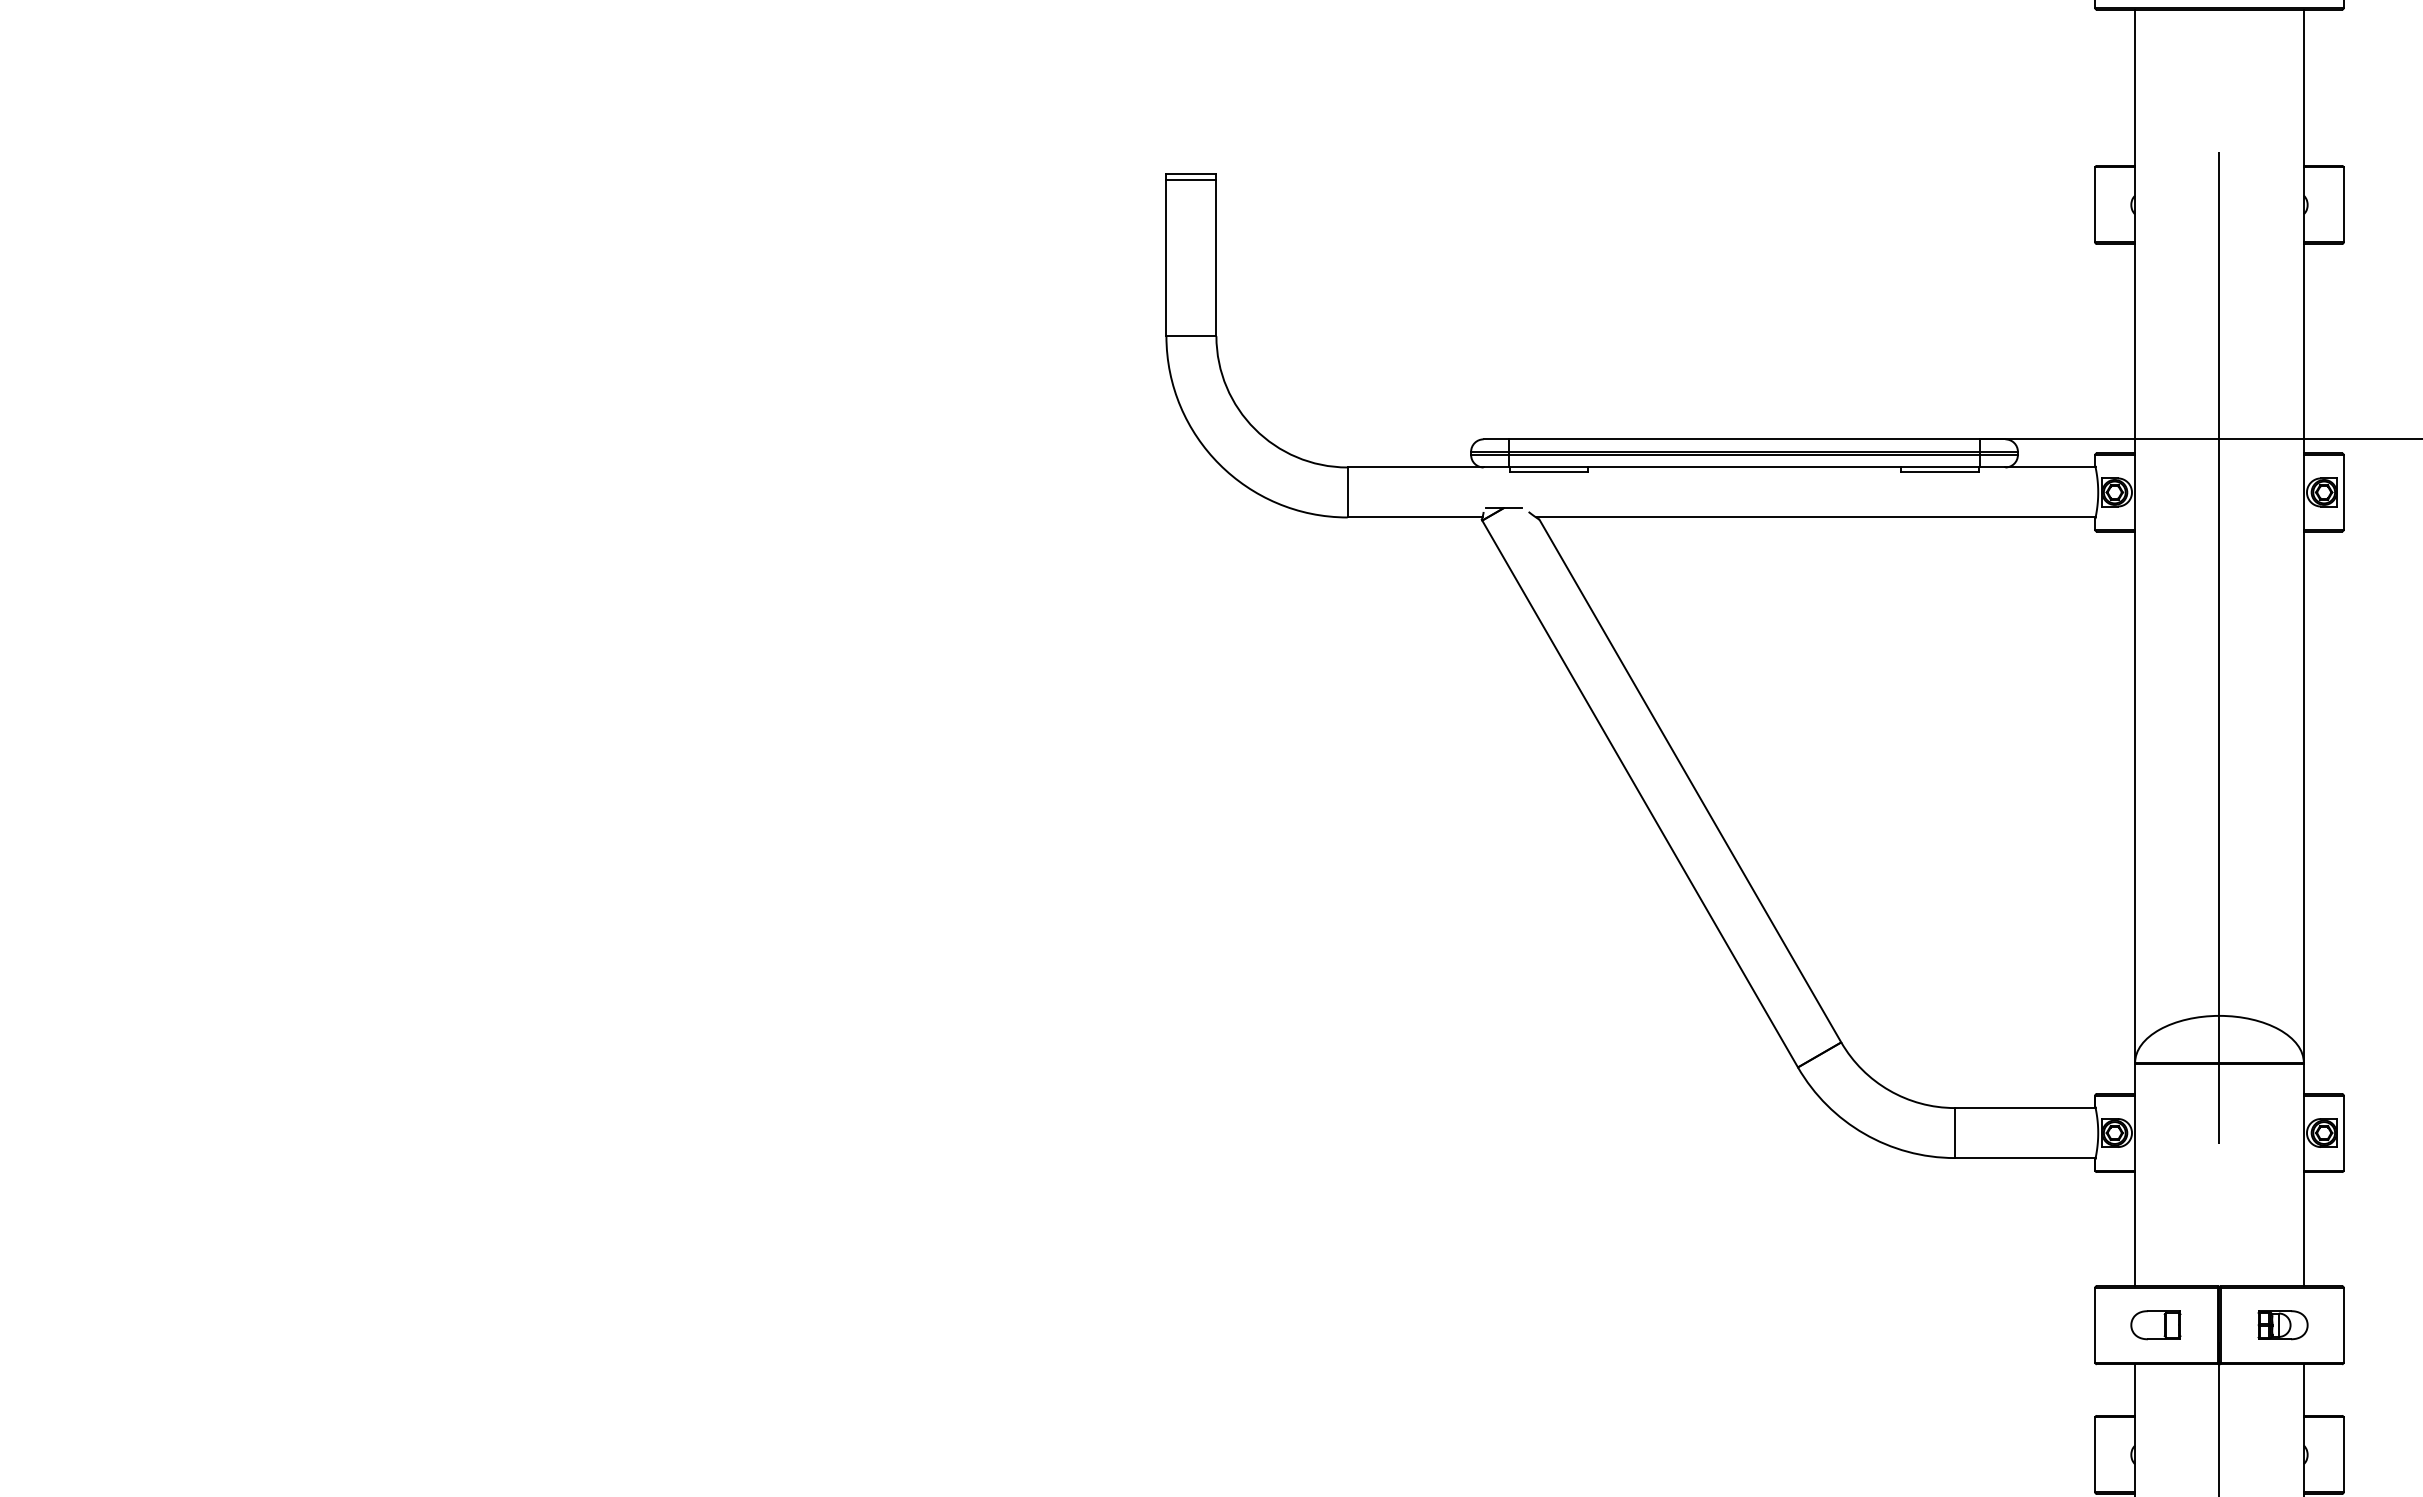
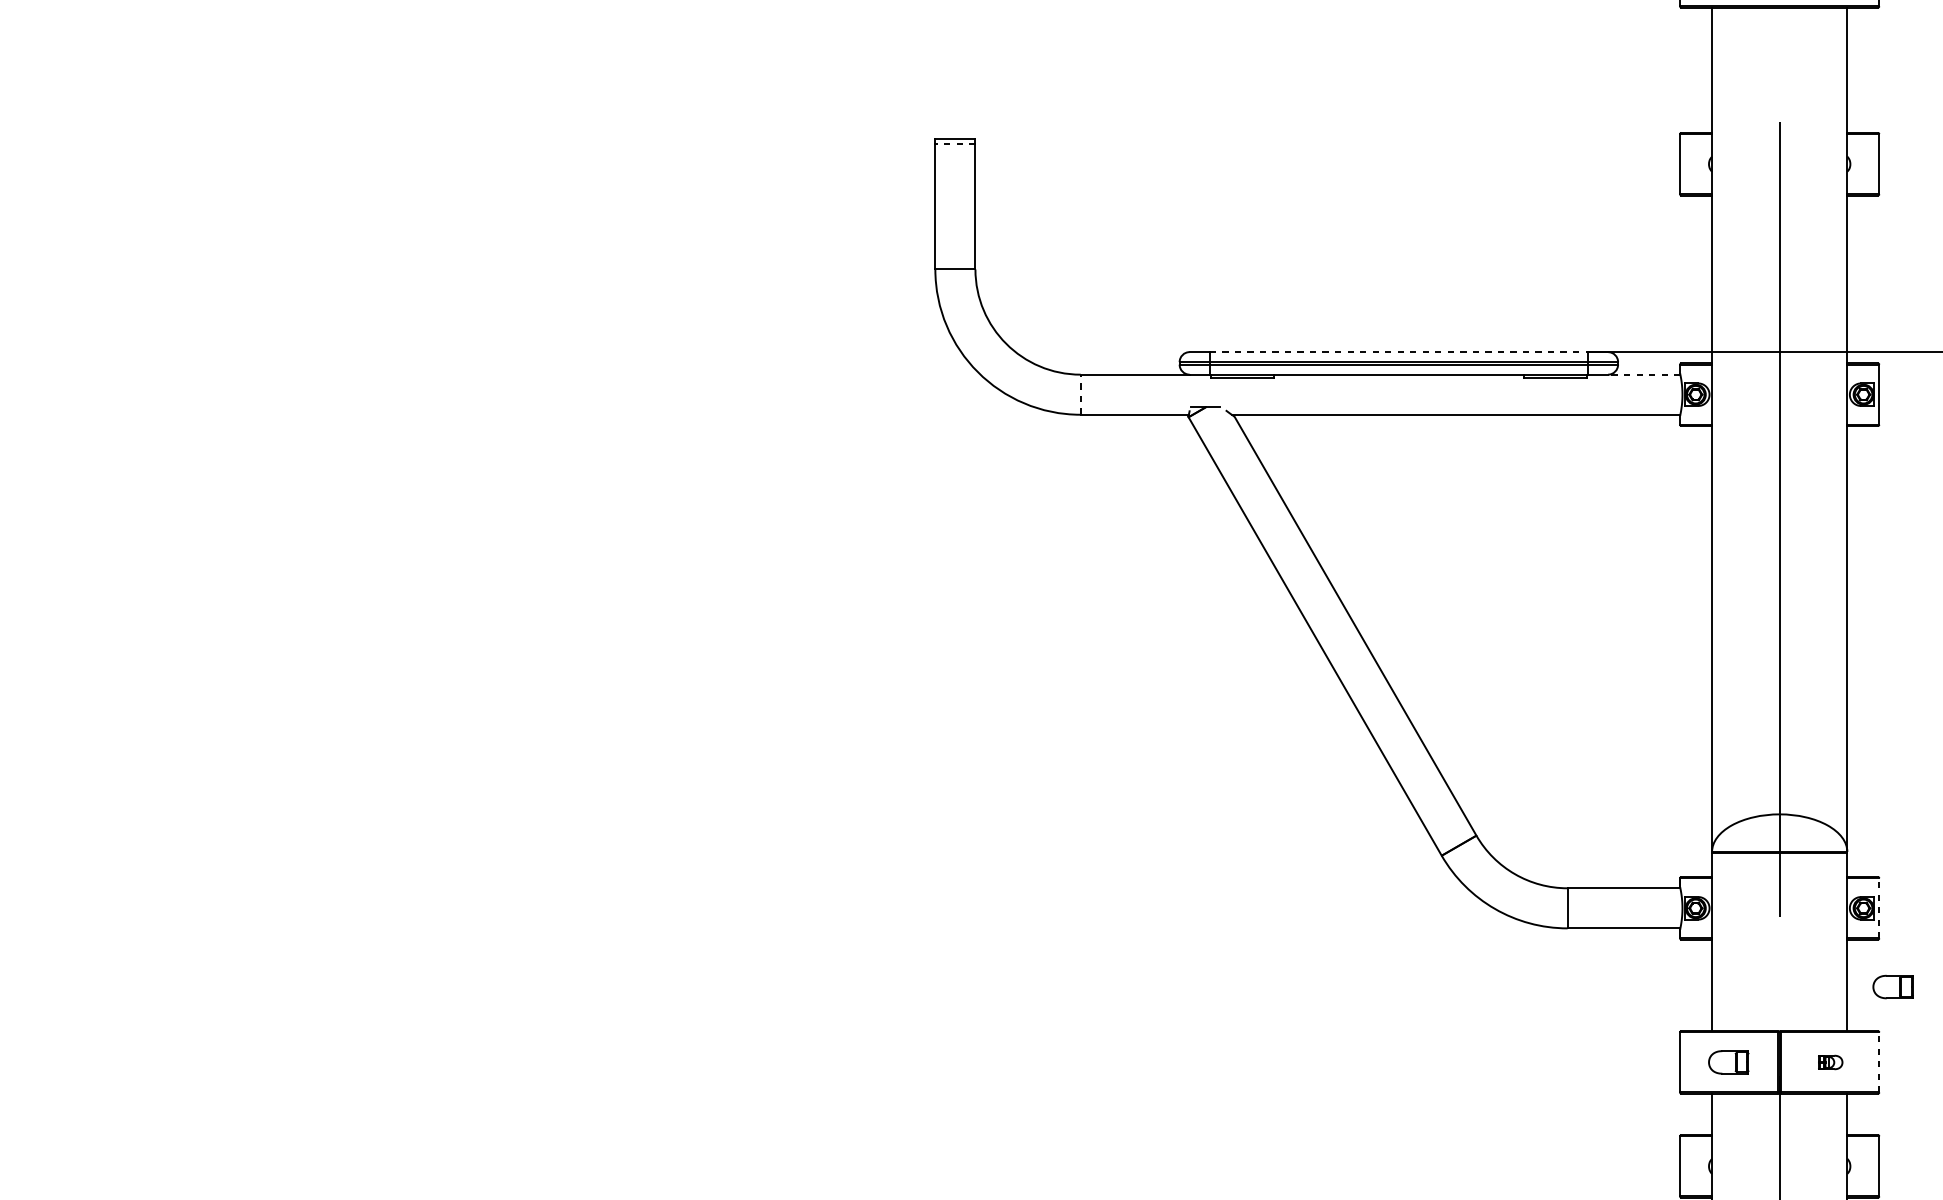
line: (1191, 179) -> (955, 143), solid -> dashed
line: (1744, 439) -> (1398, 352), solid -> dashed
line: (2050, 467) -> (1644, 374), solid -> dashed
line: (1347, 492) -> (1080, 394), solid -> dashed
line: (2343, 1132) -> (1879, 907), solid -> dashed
part: (2360, 1231) -> (1892, 987), added
line: (2343, 1324) -> (1879, 1061), solid -> dashed
part: (2282, 1325) -> (1830, 1062), size x0.6

